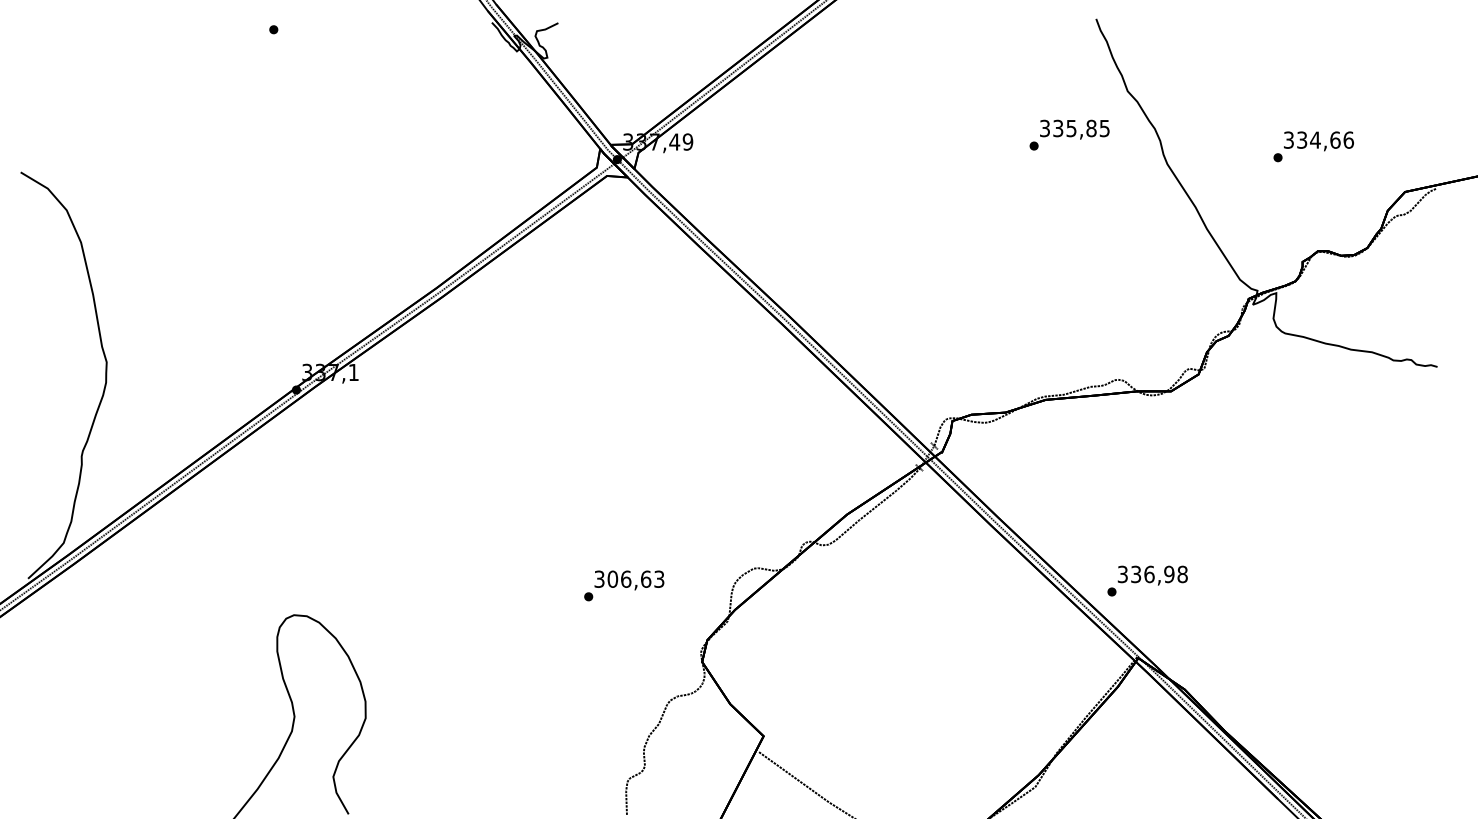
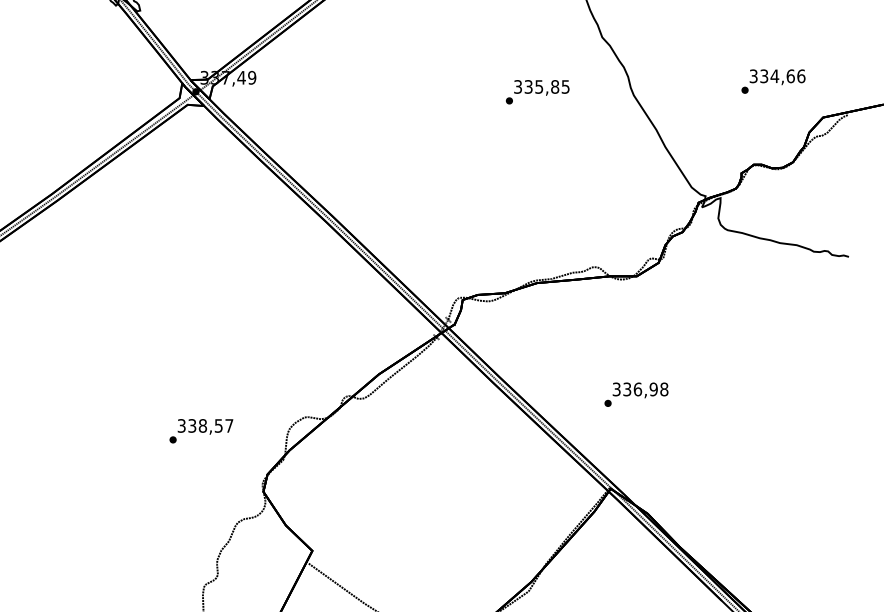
text: (1069, 134) -> (537, 91), moved
text: (1313, 146) -> (773, 81), moved
text: (635, 578) -> (210, 425), 306,63 -> 338,57
text: (1147, 580) -> (636, 394), moved

